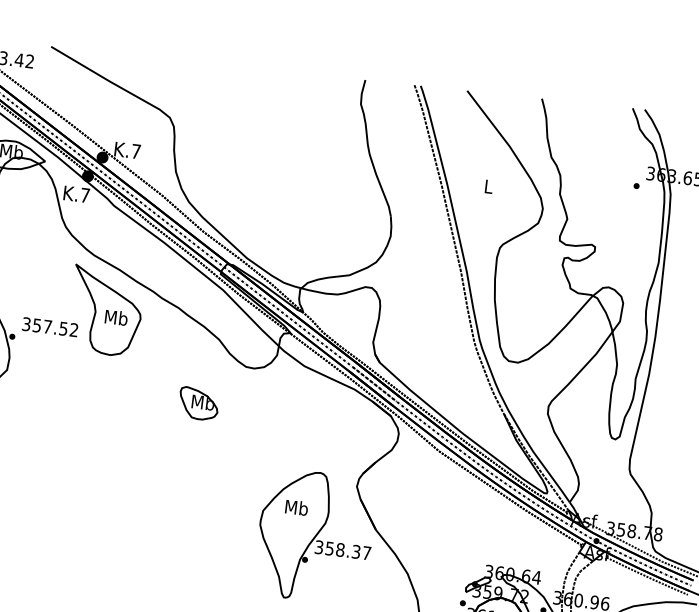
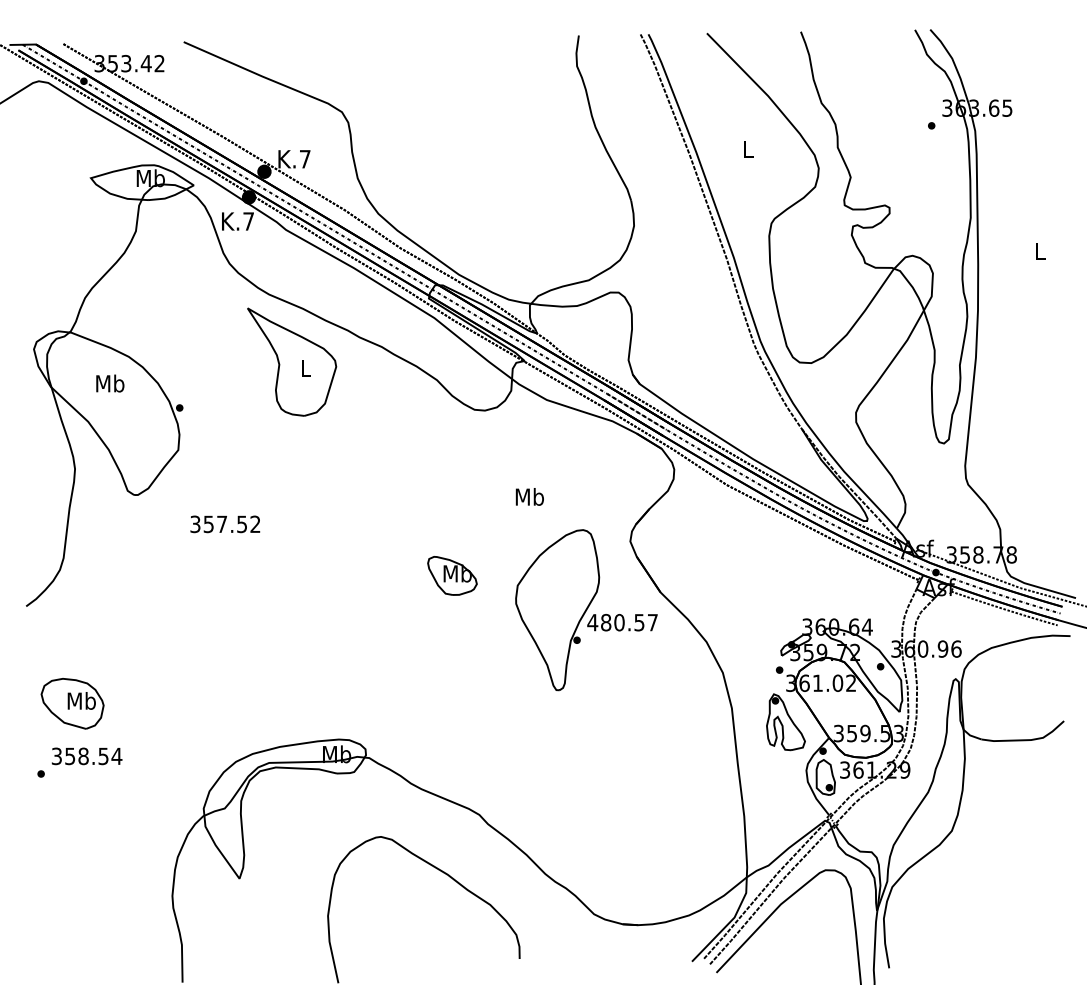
text: (116, 317) -> (306, 368), Mb -> L
text: (50, 327) -> (225, 524), moved
part: (198, 403) -> (452, 575), moved
text: (296, 507) -> (529, 496), moved
text: (337, 549) -> (615, 622), 358.37 -> 480.57

